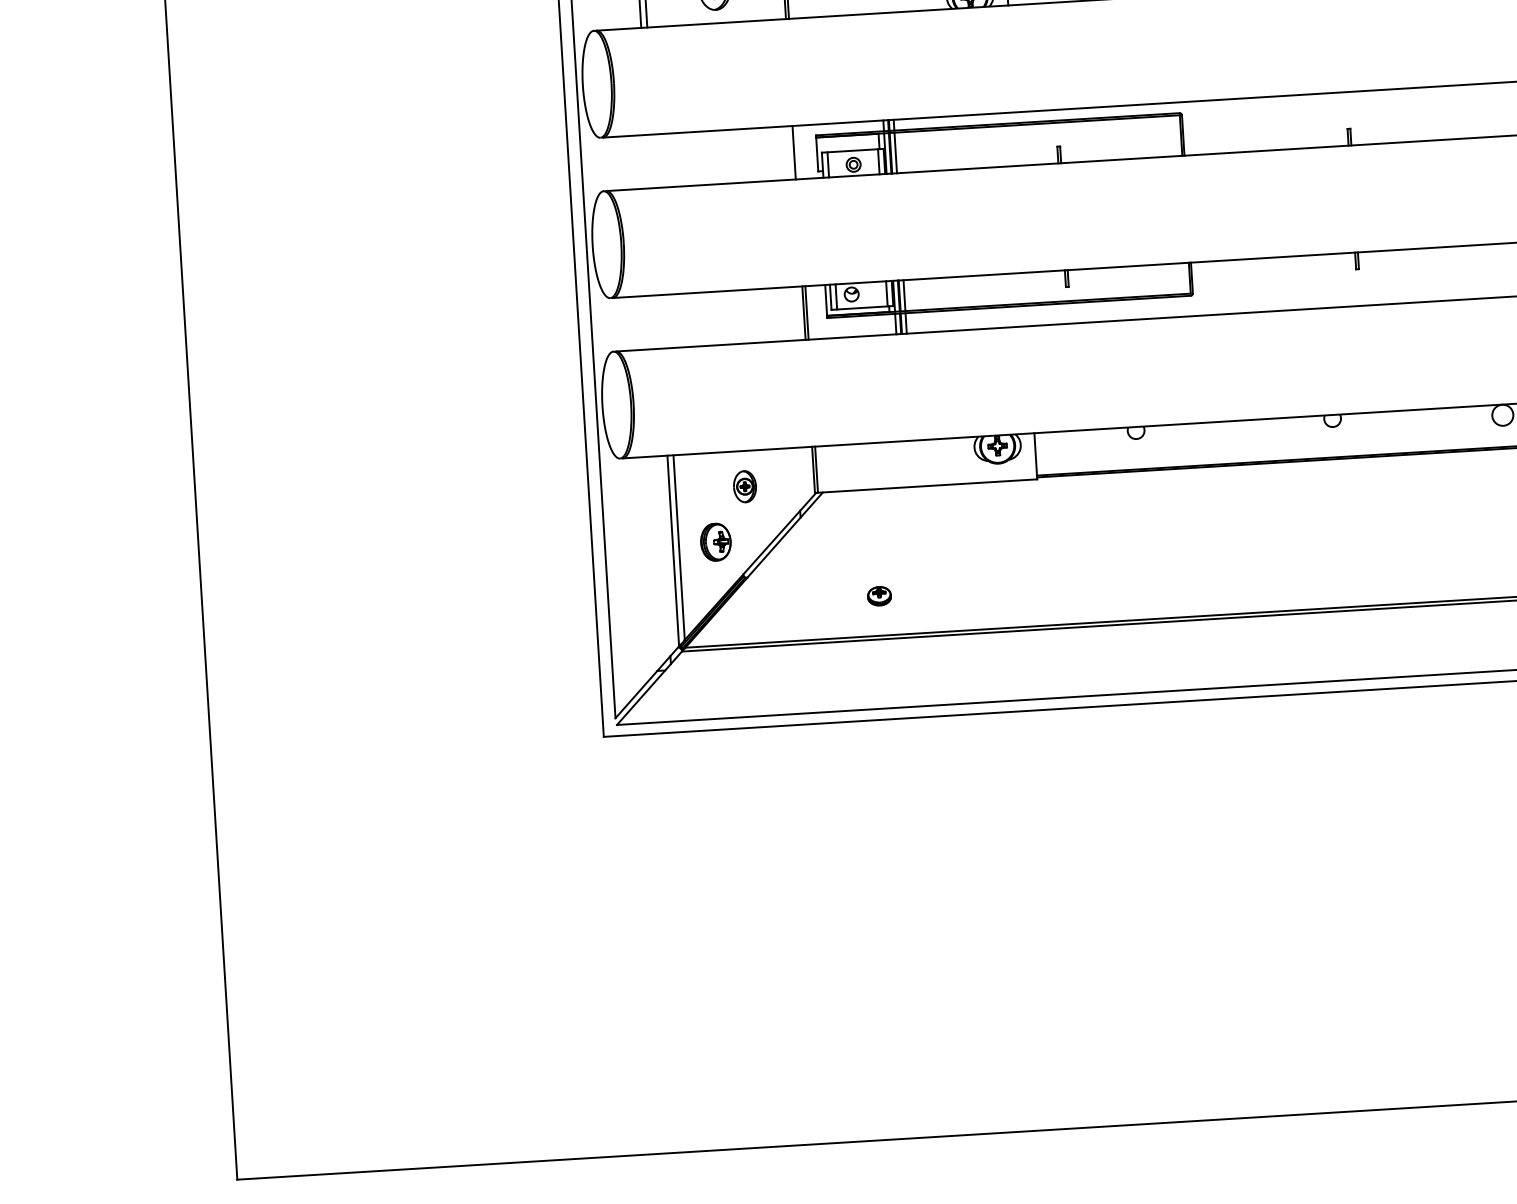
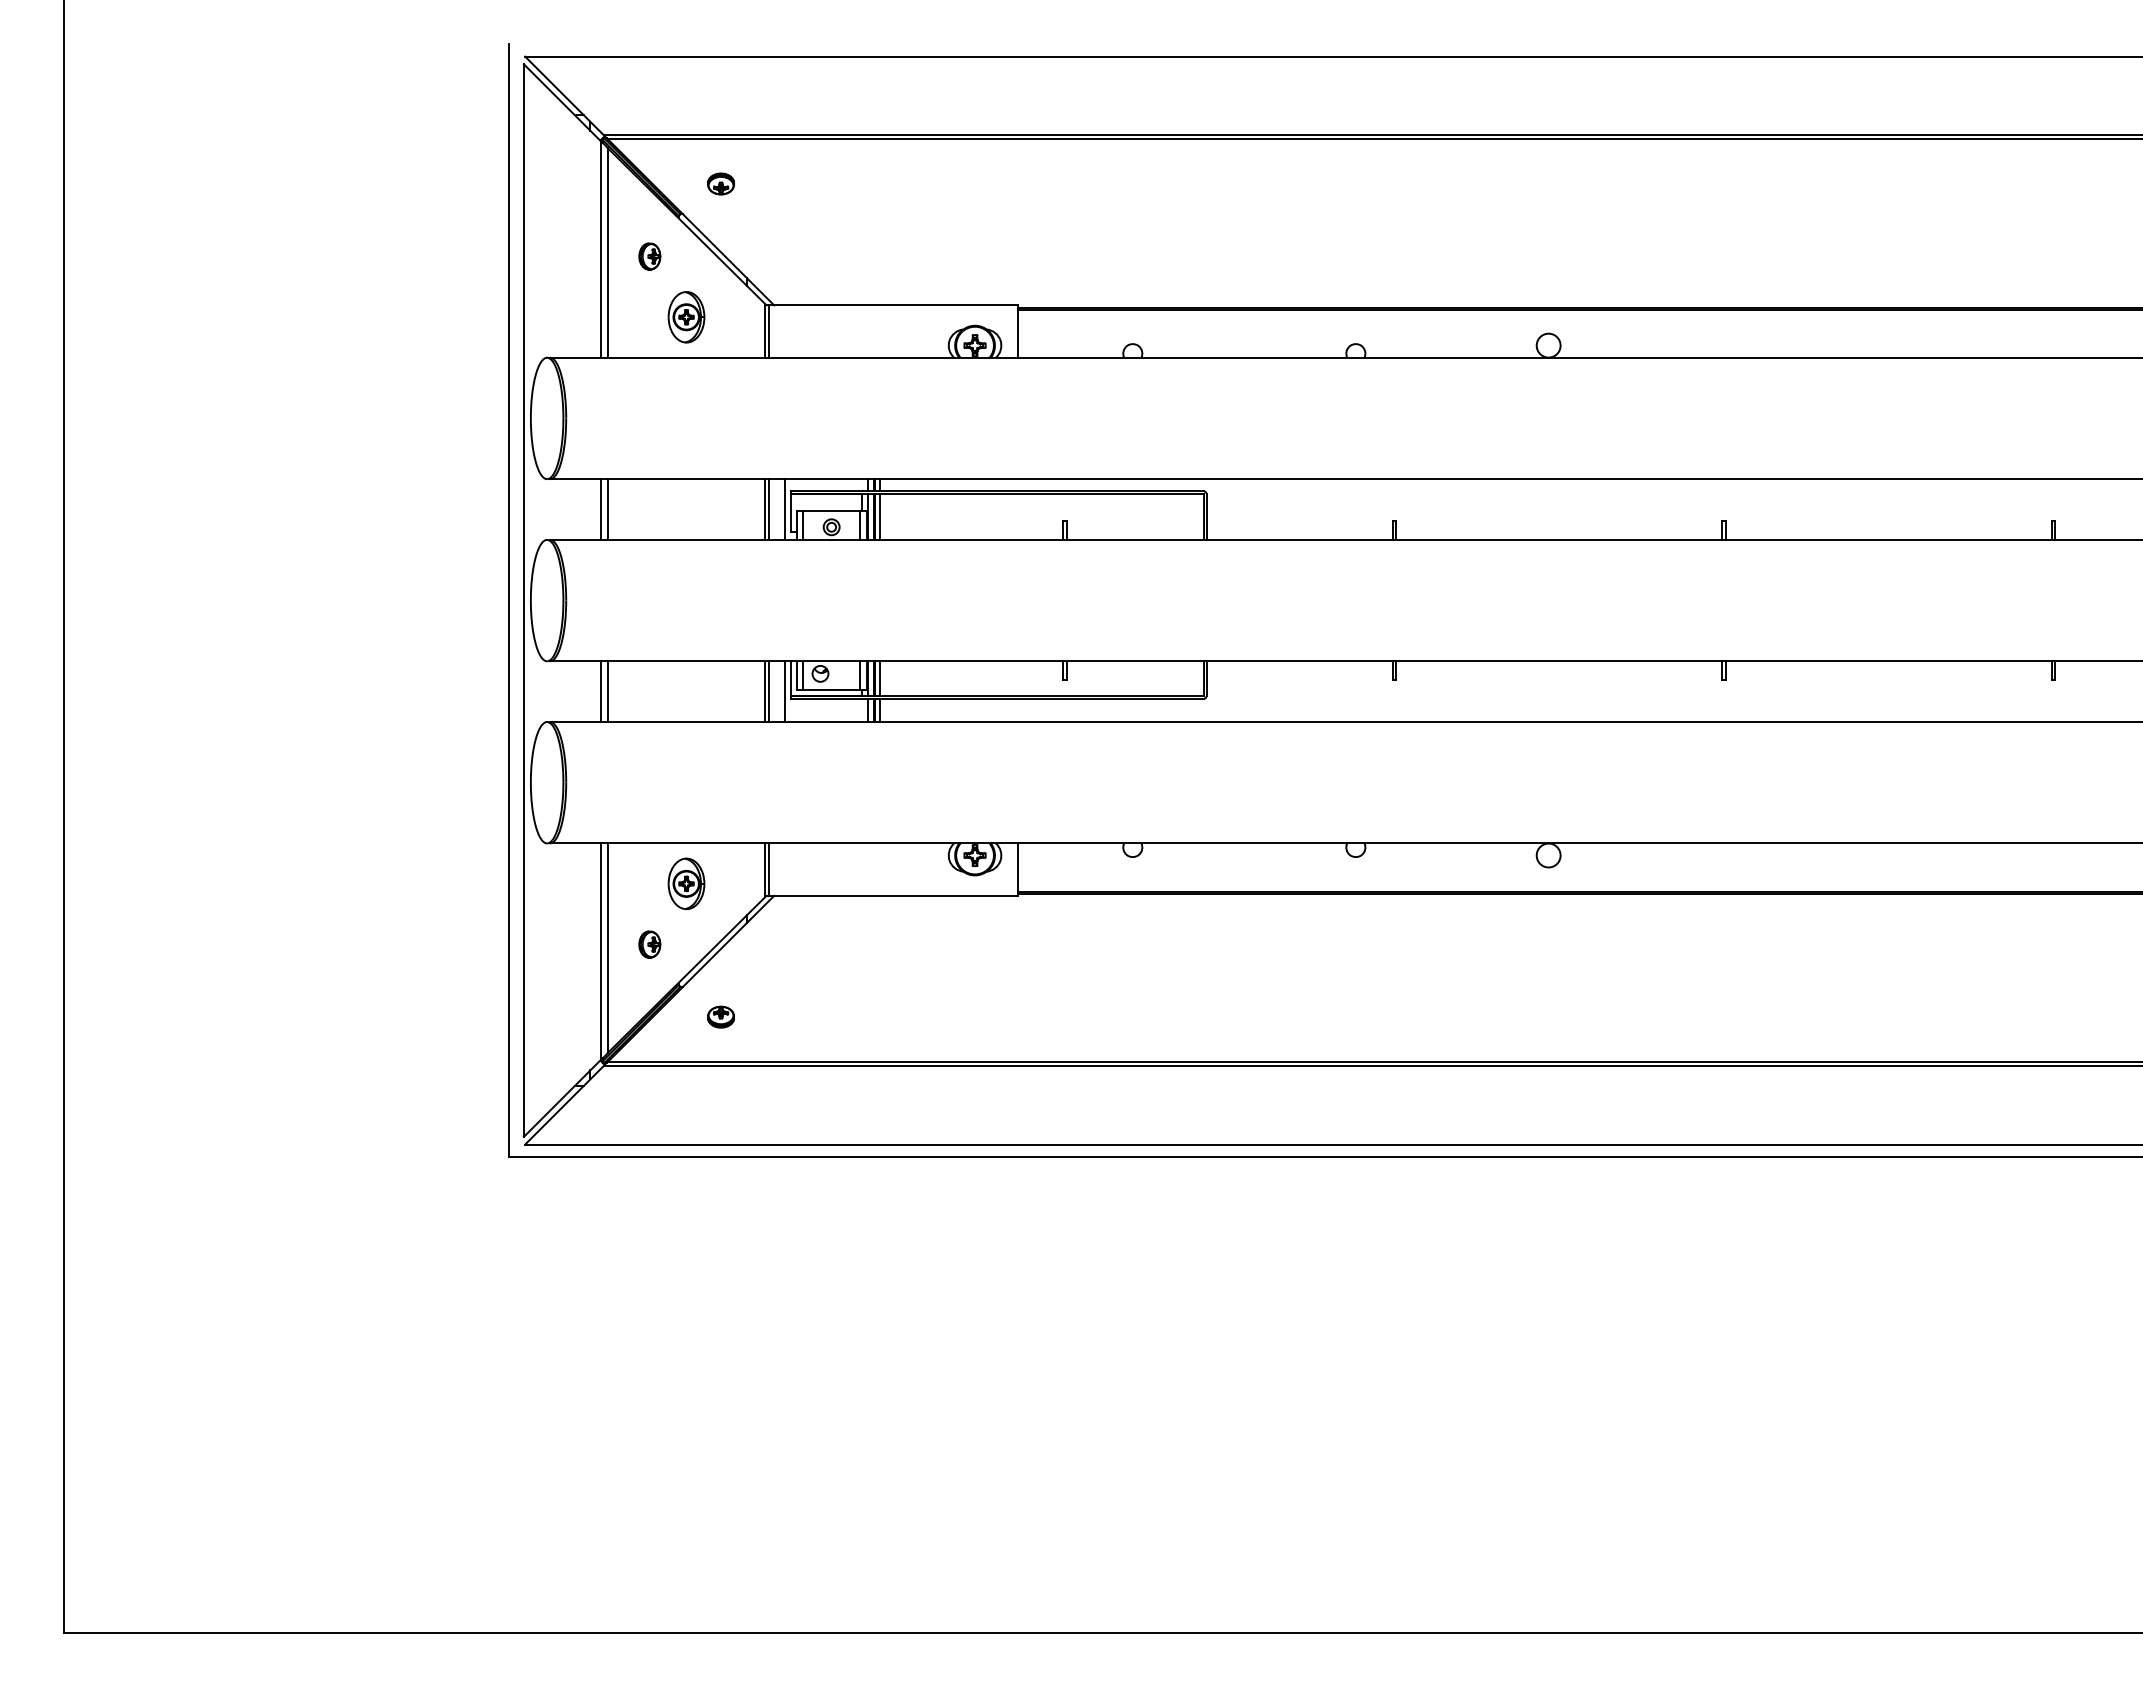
line: (812, 151) -> (785, 509), added
line: (797, 152) -> (768, 509), added
line: (649, 161) -> (600, 509), added
line: (655, 161) -> (607, 509), added
line: (821, 311) -> (785, 691), added
line: (658, 321) -> (600, 691), added
line: (665, 321) -> (607, 691), added
part: (744, 486) -> (686, 883), size x1.43
part: (715, 542) -> (649, 944), size x0.62
part: (878, 595) -> (720, 1016), moved

